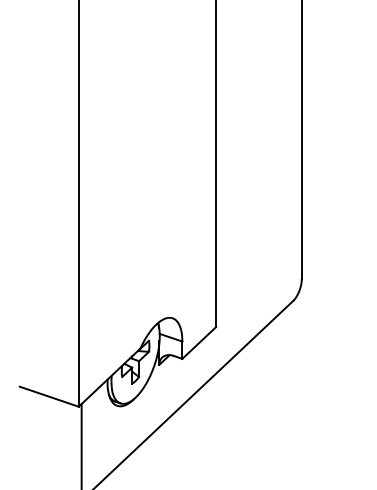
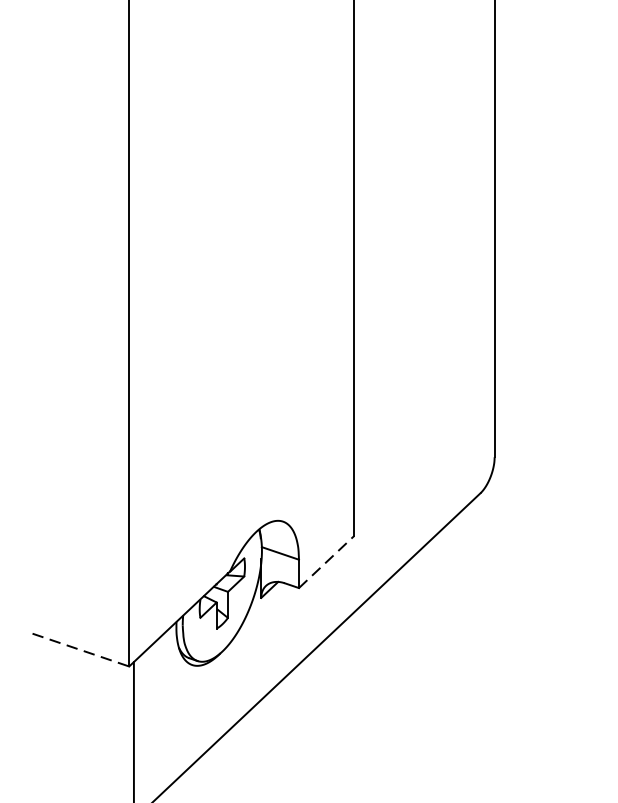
line: (199, 342) -> (327, 561), solid -> dashed
line: (49, 396) -> (81, 649), solid -> dashed

